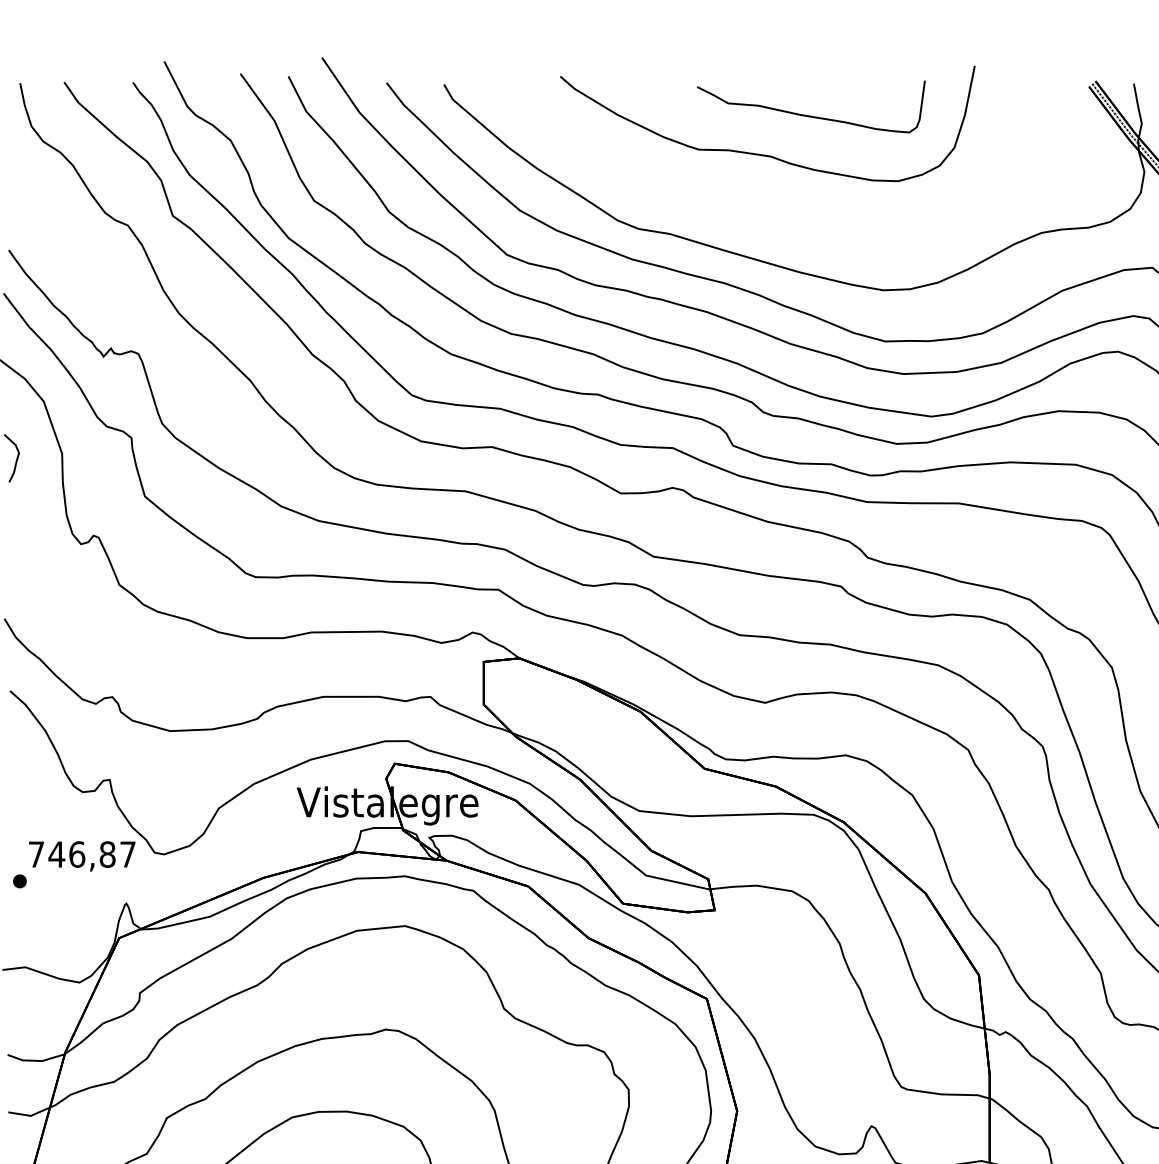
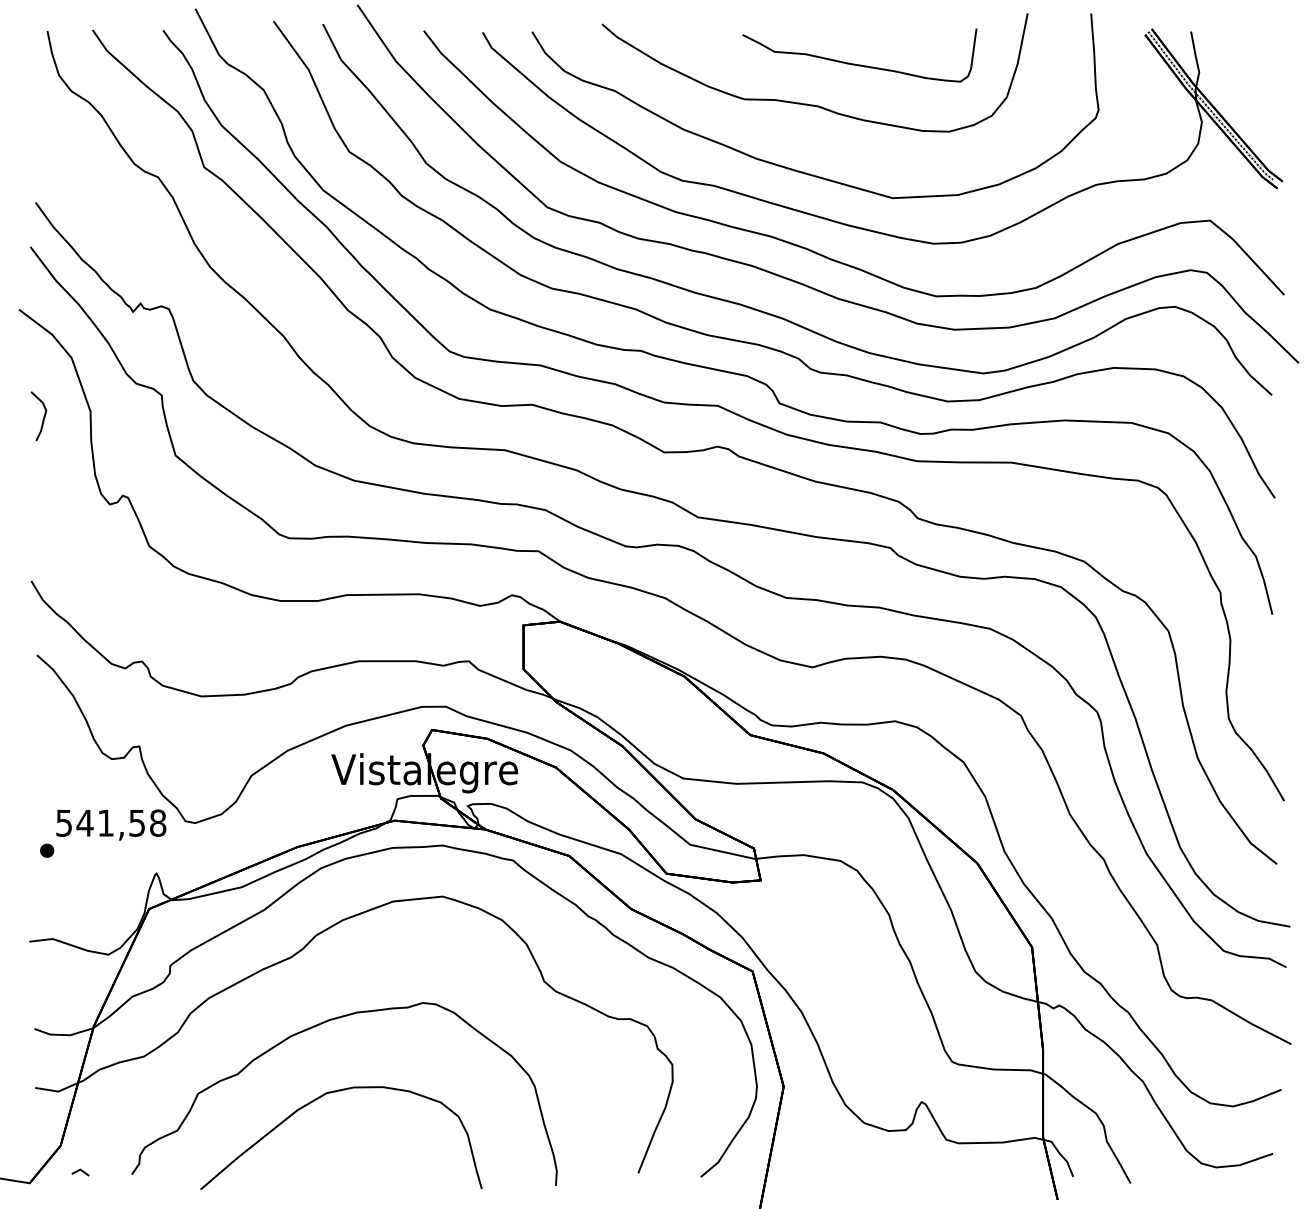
part: (752, 218) -> (799, 170), added
text: (82, 853) -> (111, 822), 746,87 -> 541,58

